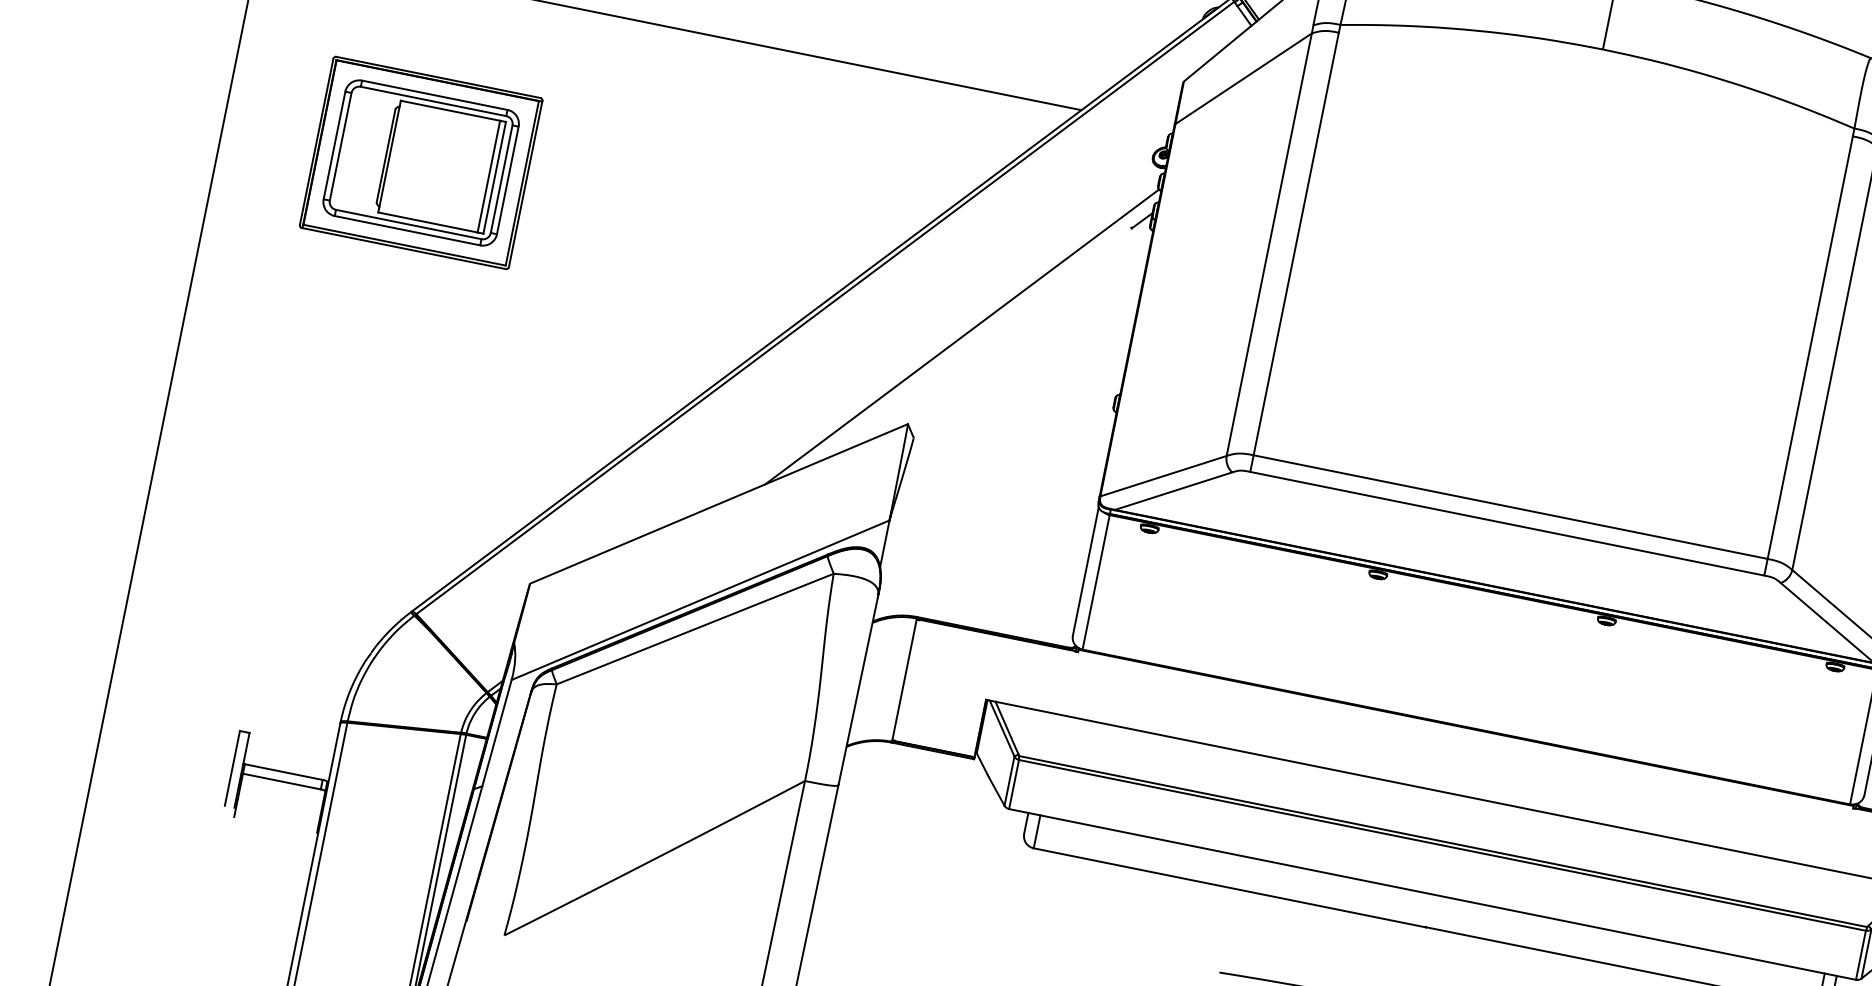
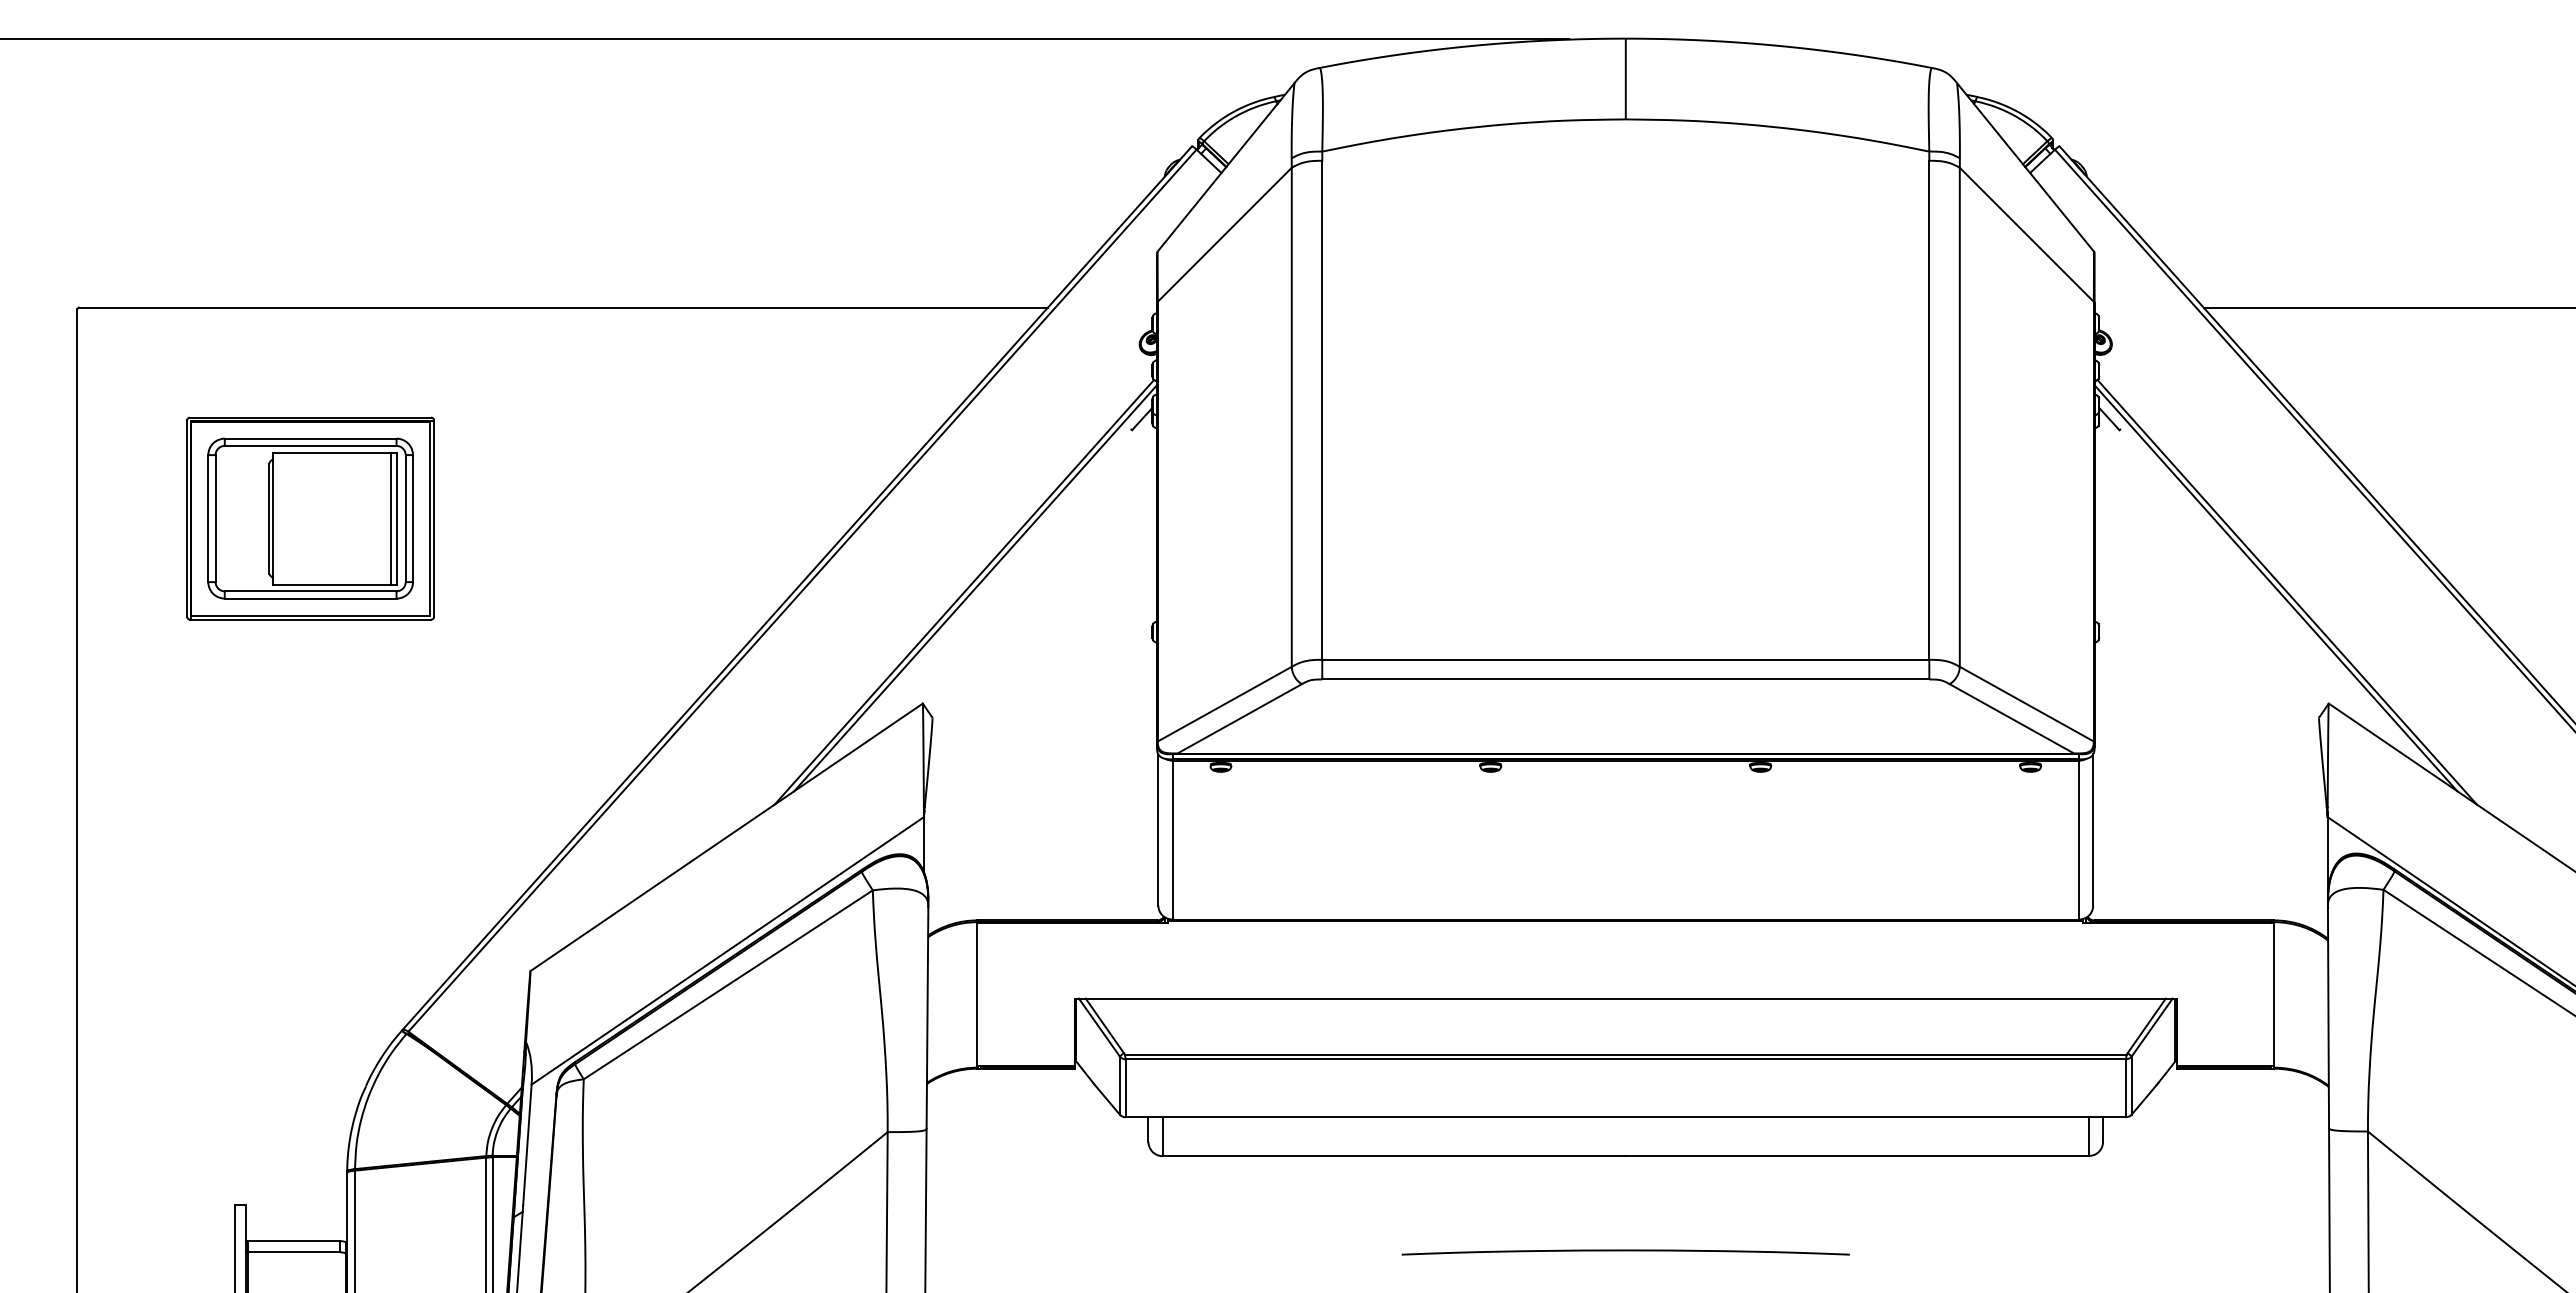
line: (972, 335) -> (975, 588), added

